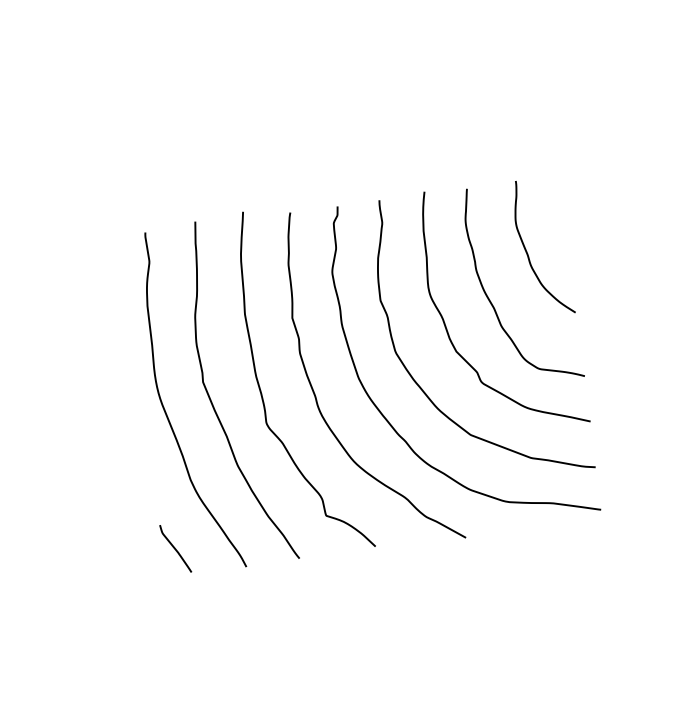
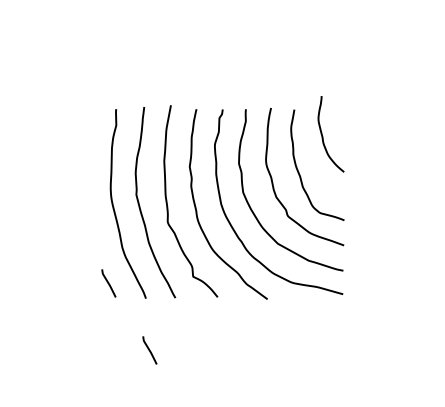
curve: (529, 253) -> (323, 136), moved
curve: (265, 659) -> (149, 350), added

